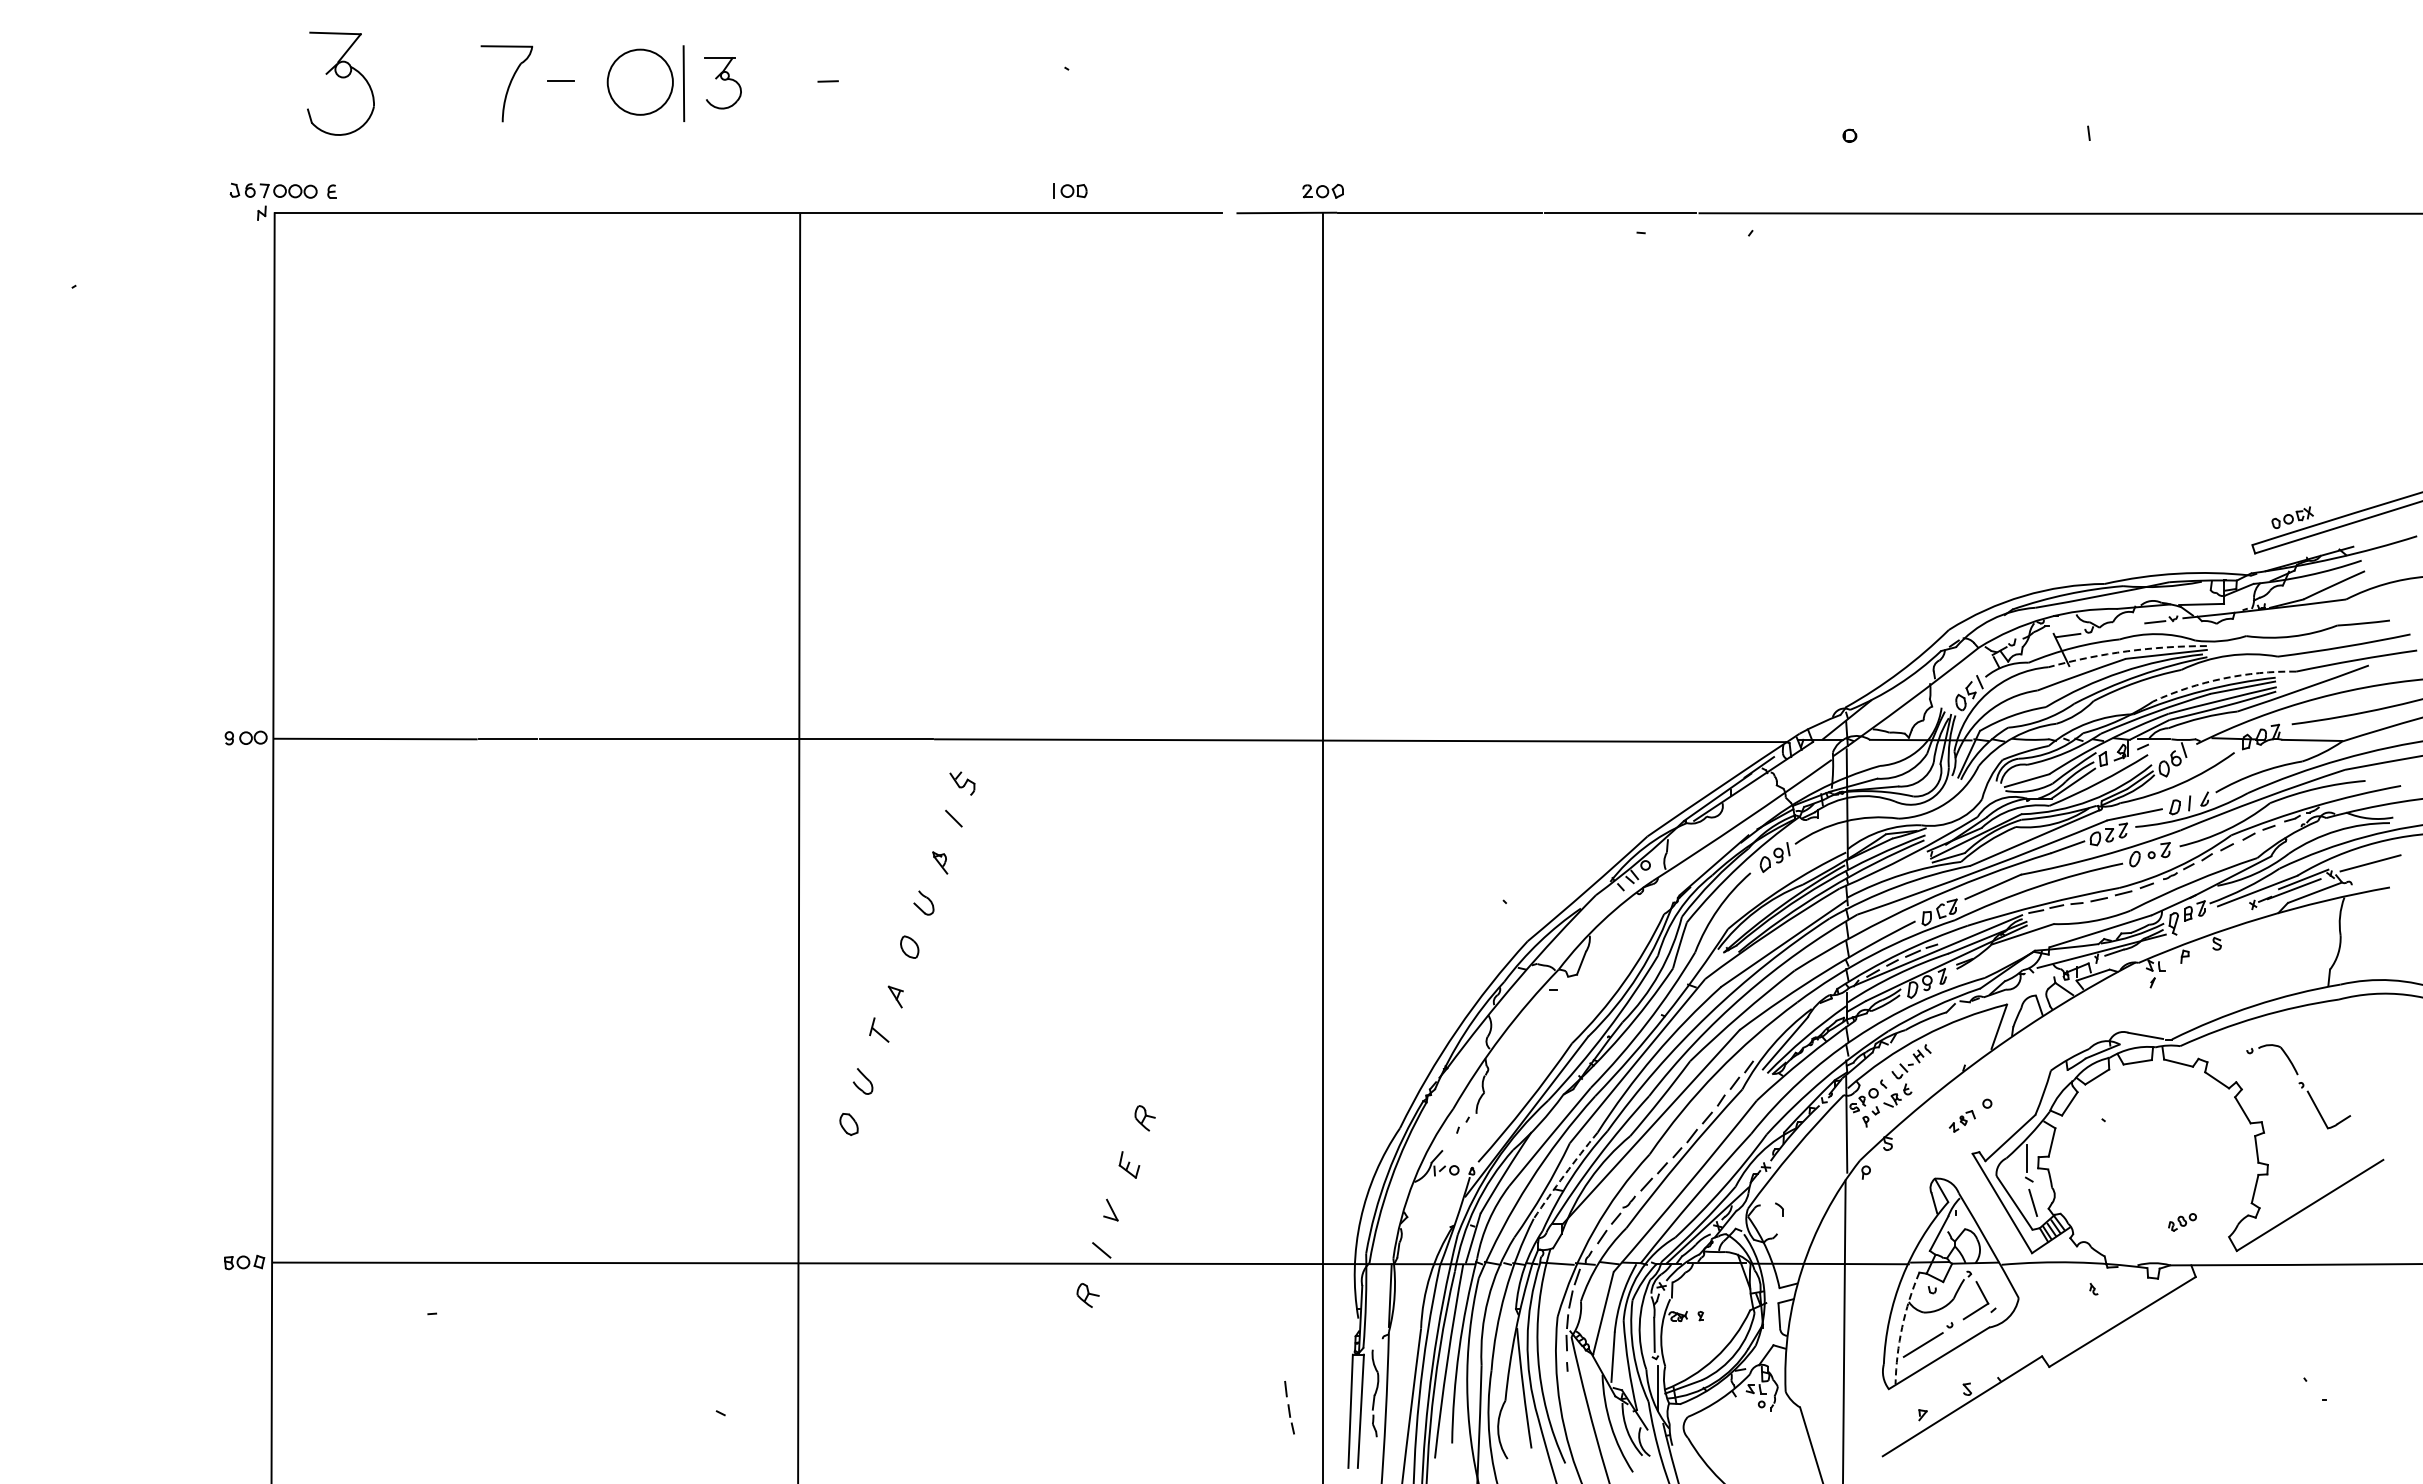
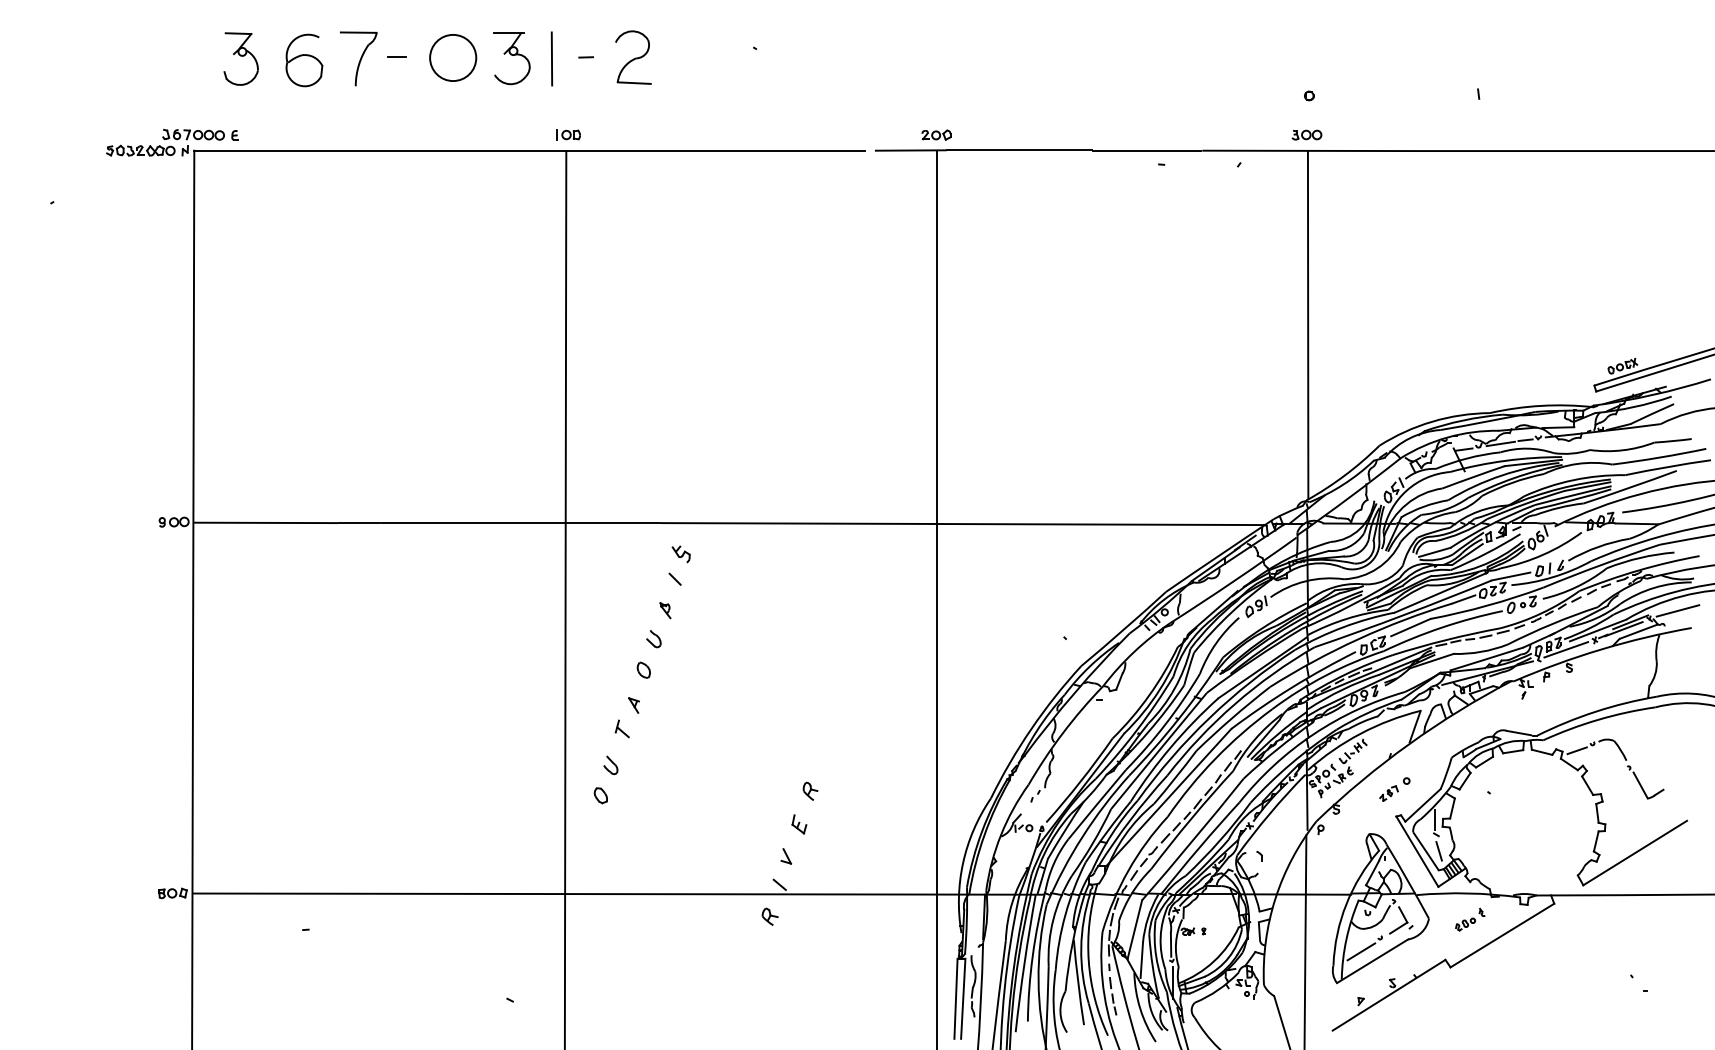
part: (894, 81) -> (633, 57), added
part: (340, 83) -> (240, 58), size x0.71
line: (683, 83) -> (551, 58), moved
part: (723, 83) -> (512, 58), size x1.43
part: (430, 85) -> (304, 60), added
part: (1070, 190) -> (568, 134), moved
part: (1846, 191) -> (1307, 135), added
part: (198, 213) -> (140, 150), added
line: (1847, 458) -> (1307, 324), added
line: (2120, 627) -> (1500, 443), added
arc: (2127, 651) -> (1505, 460), dashed -> solid
arc: (2222, 678) -> (1573, 480), dashed -> solid
line: (2212, 918) -> (1566, 649), added
line: (2227, 1060) -> (1576, 750), added
arc: (1564, 1174) -> (1107, 831), dashed -> solid
part: (2182, 1222) -> (1465, 924), moved
arc: (1902, 1327) -> (1346, 939), dashed -> solid
part: (1289, 1407) -> (1113, 996), moved

